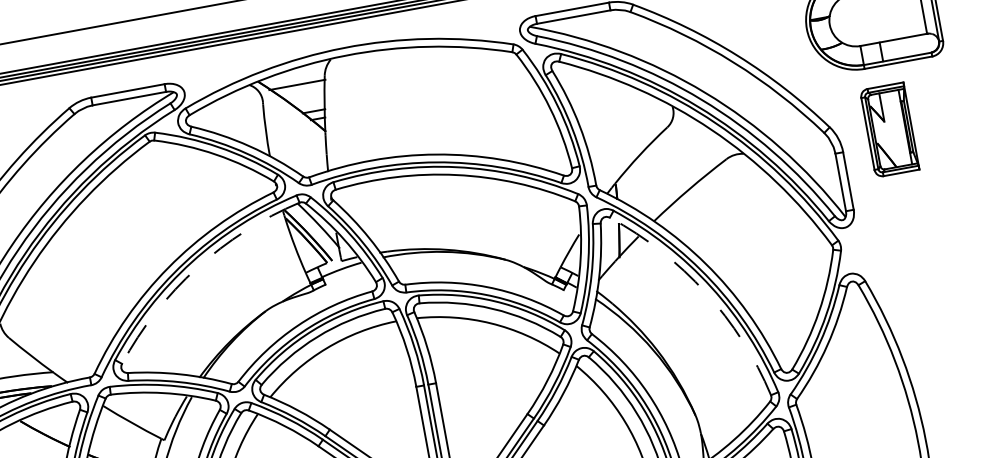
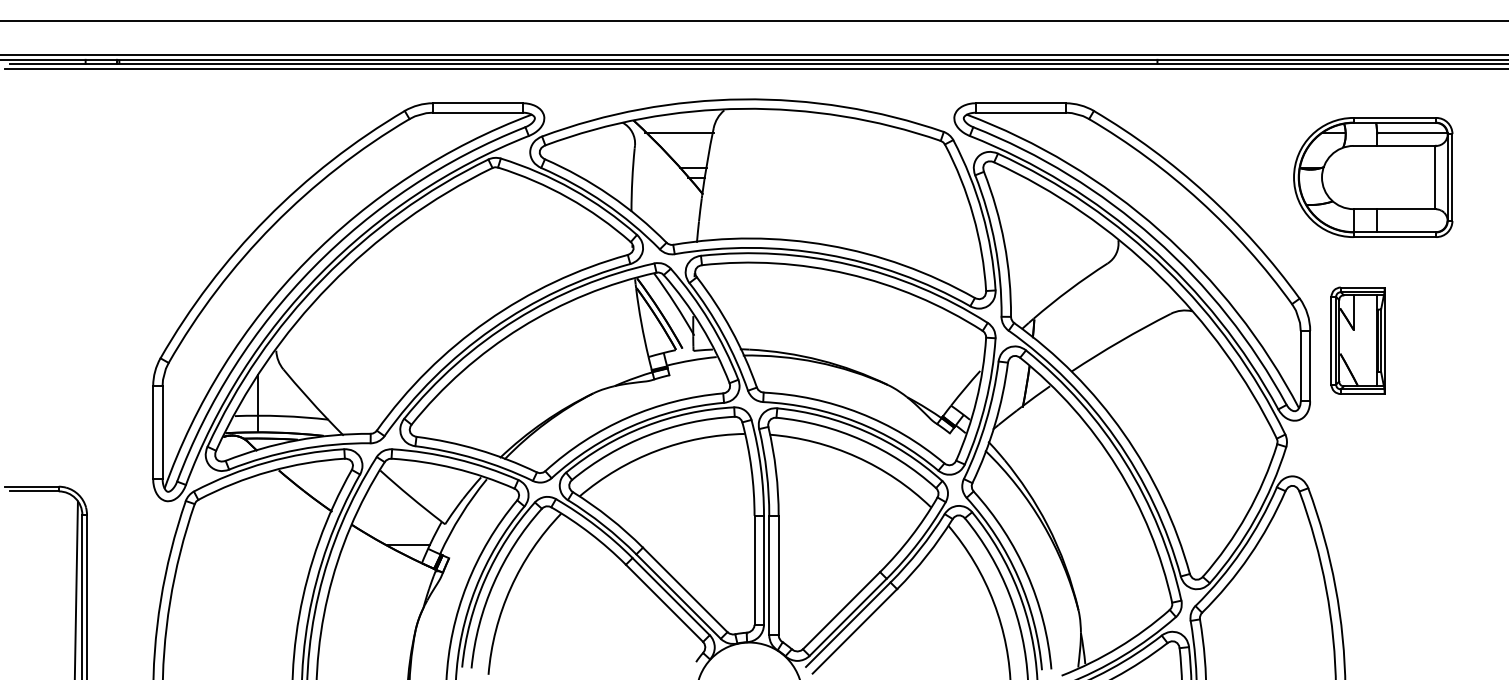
part: (889, 129) -> (1357, 340), moved
arc: (197, 267) -> (521, 327), dashed -> solid
arc: (706, 292) -> (1117, 467), dashed -> solid

